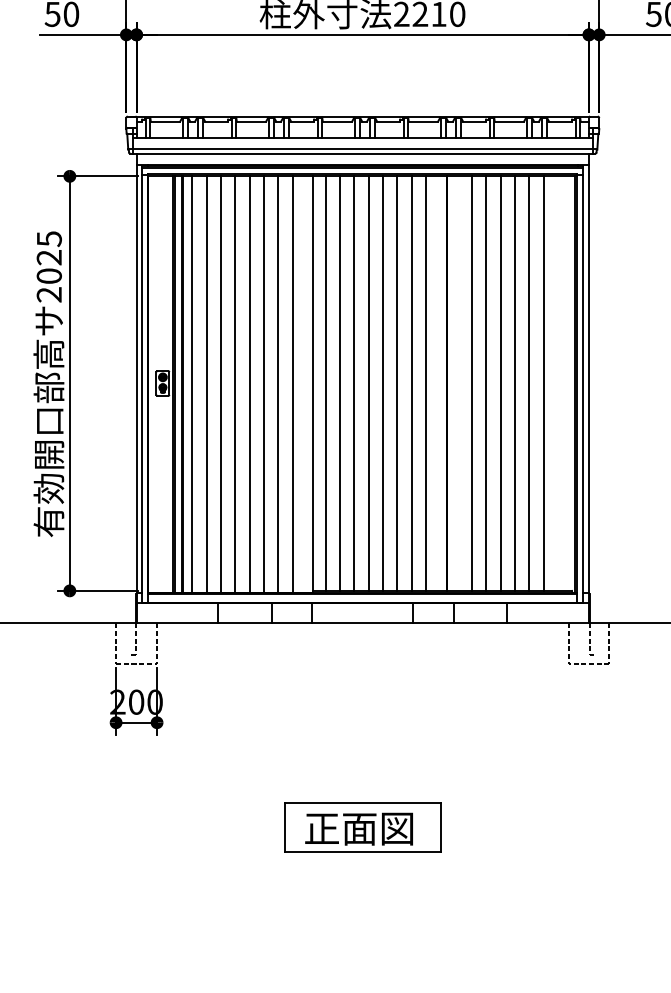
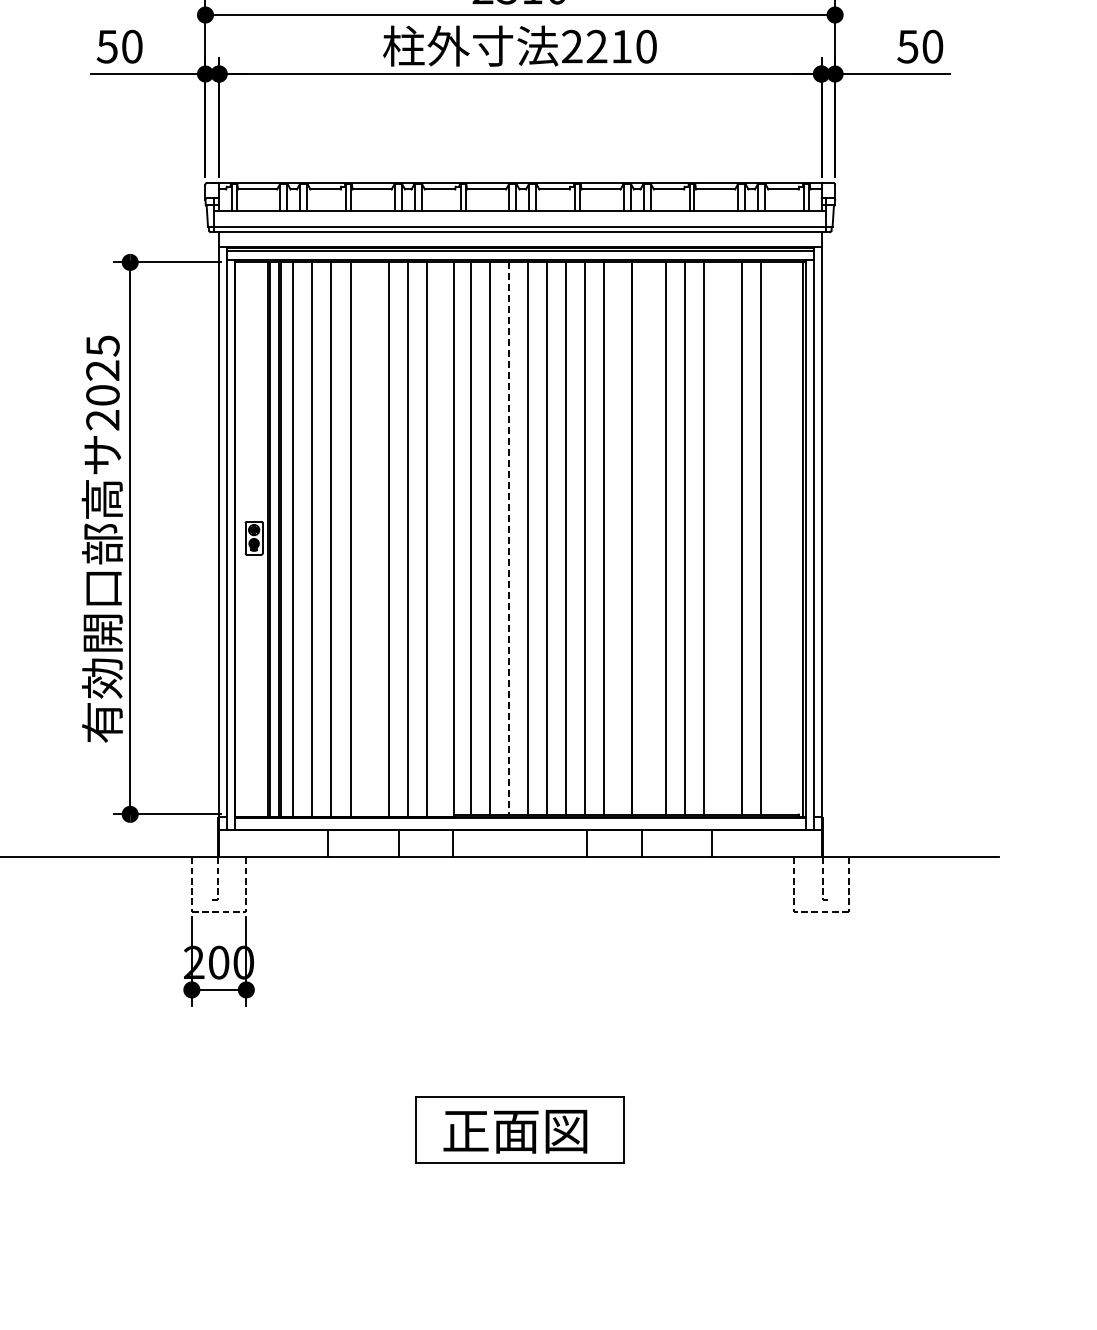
line: (354, 383) -> (509, 538), solid -> dashed
line: (515, 383) -> (723, 538), removed
line: (249, 384) -> (369, 539), removed

